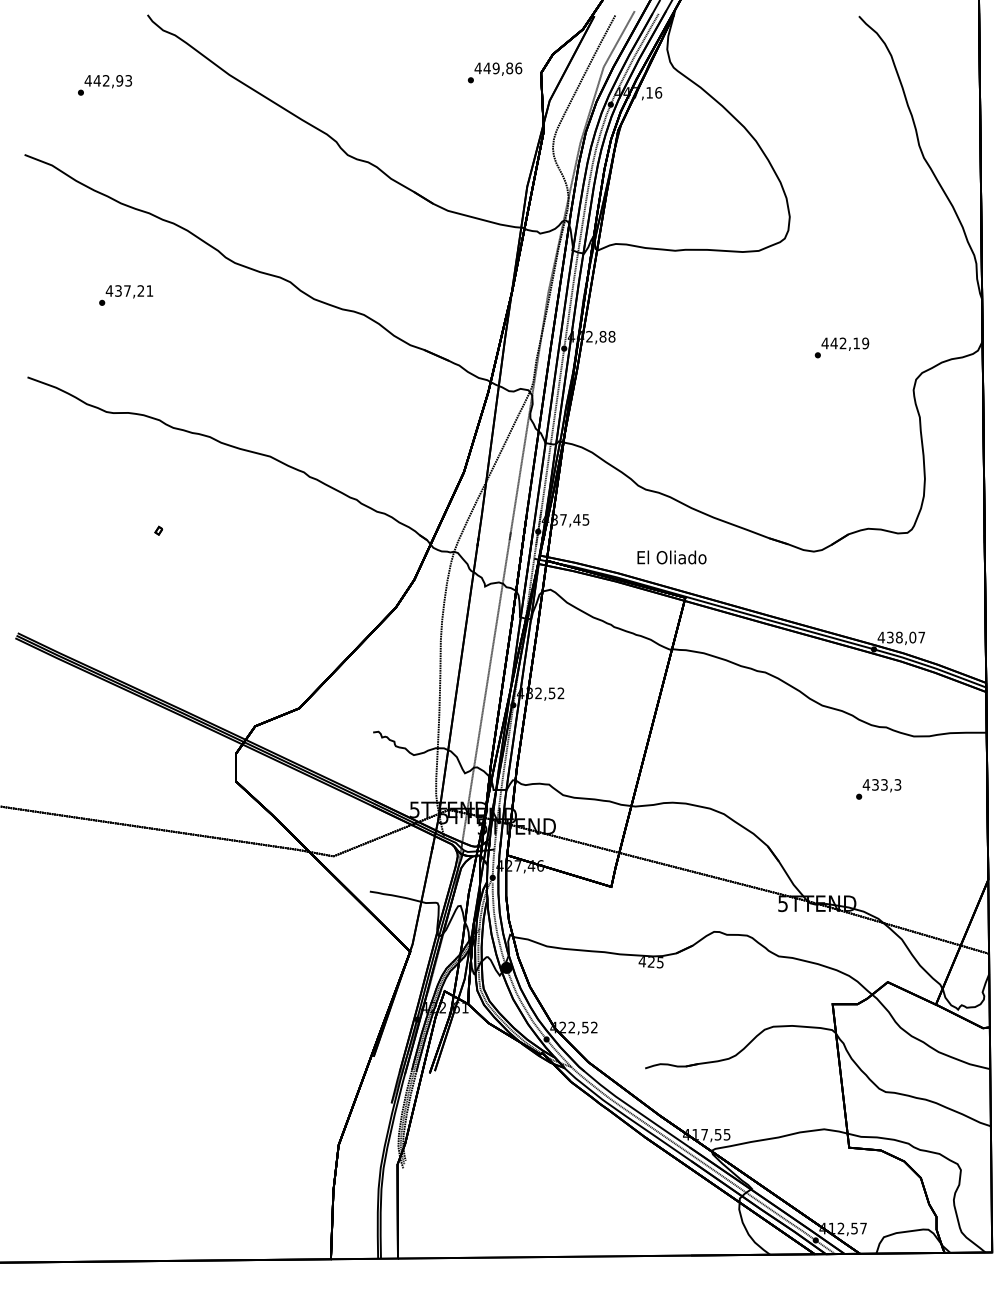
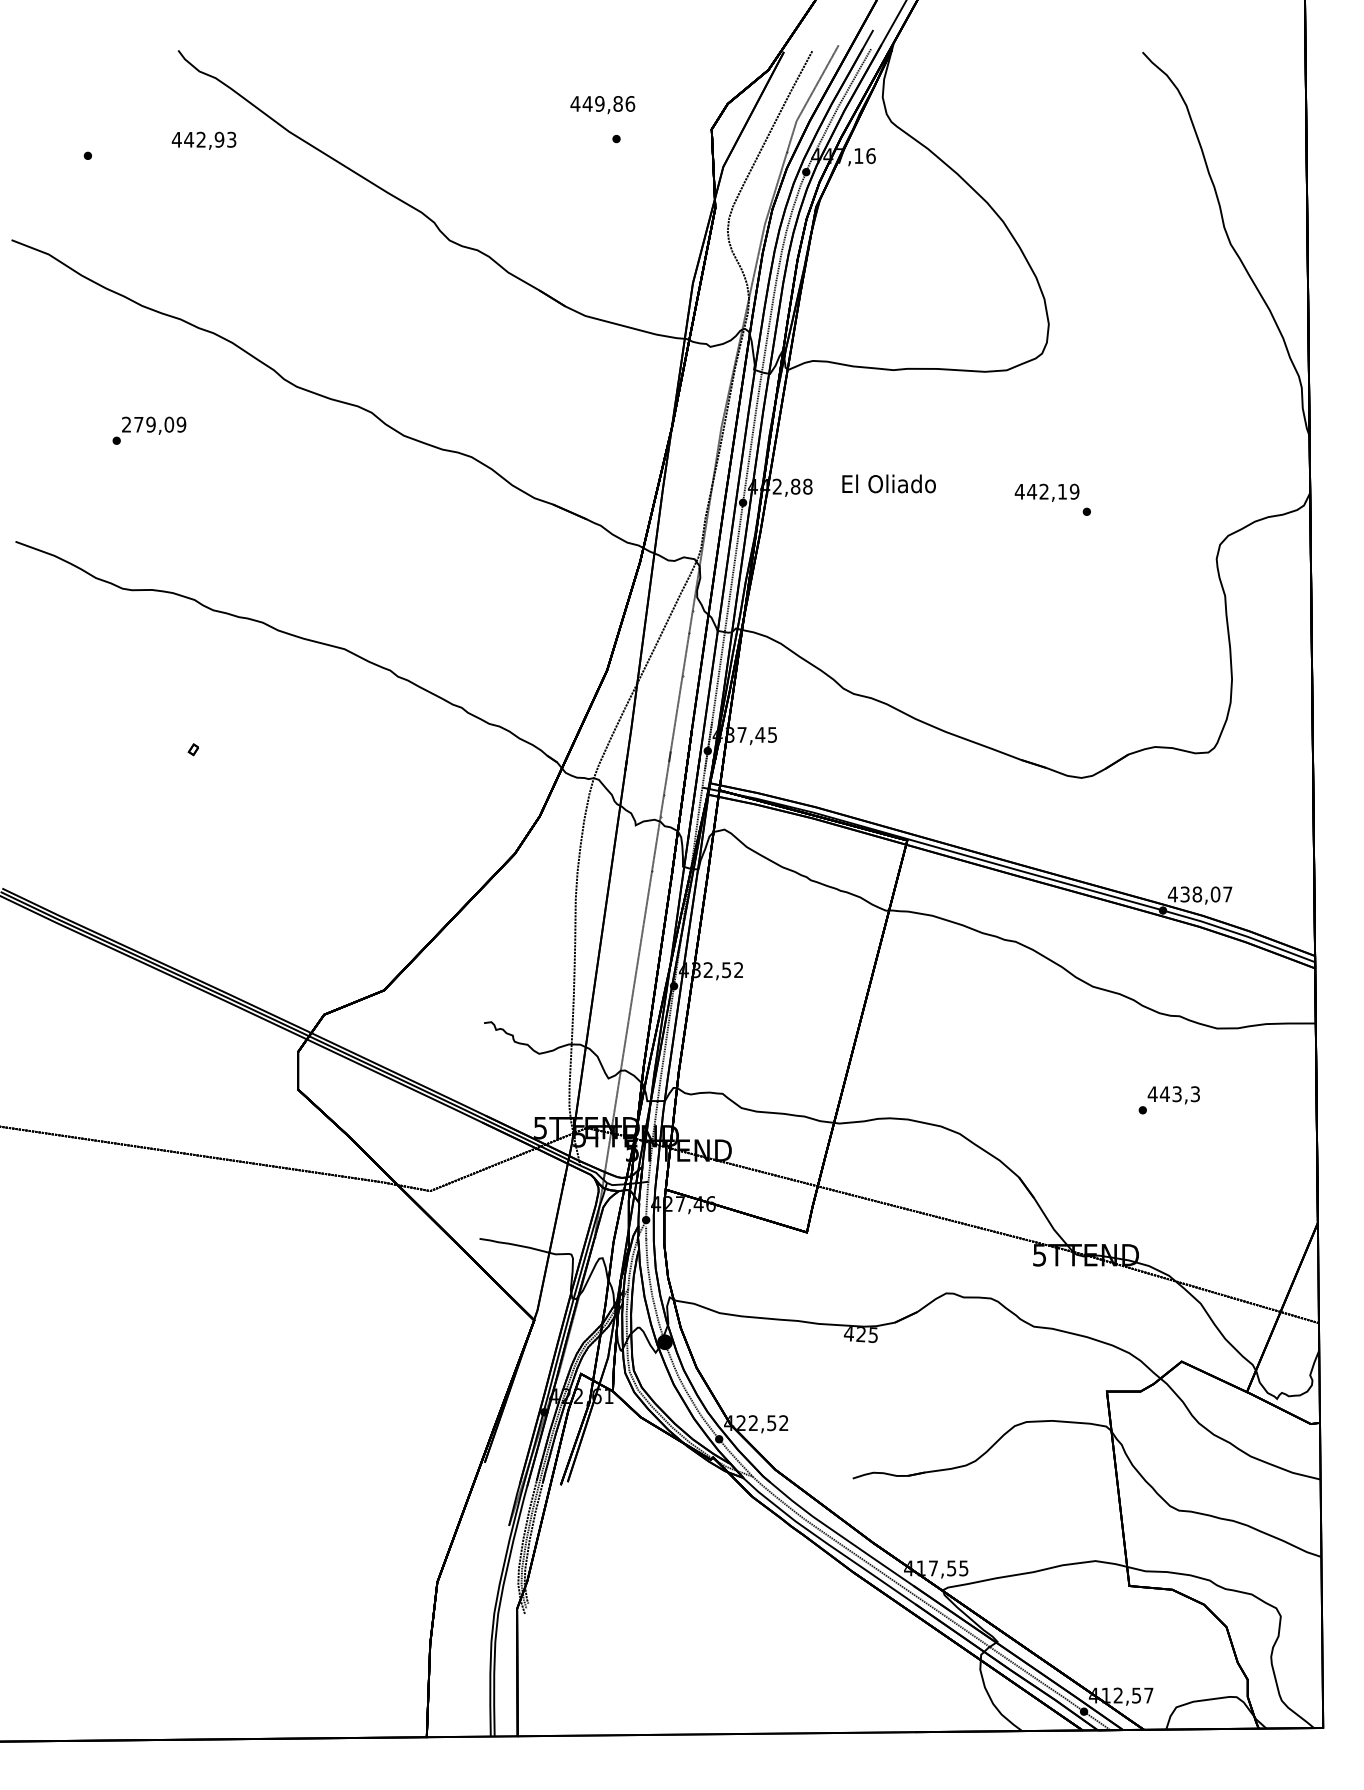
text: (498, 69) -> (602, 105), moved
text: (107, 81) -> (203, 140), moved
text: (129, 290) -> (153, 424), 437,21 -> 279,09
text: (844, 343) -> (1046, 492), moved
text: (671, 557) -> (888, 483), moved
text: (875, 785) -> (1164, 1094), 433,3 -> 443,3

